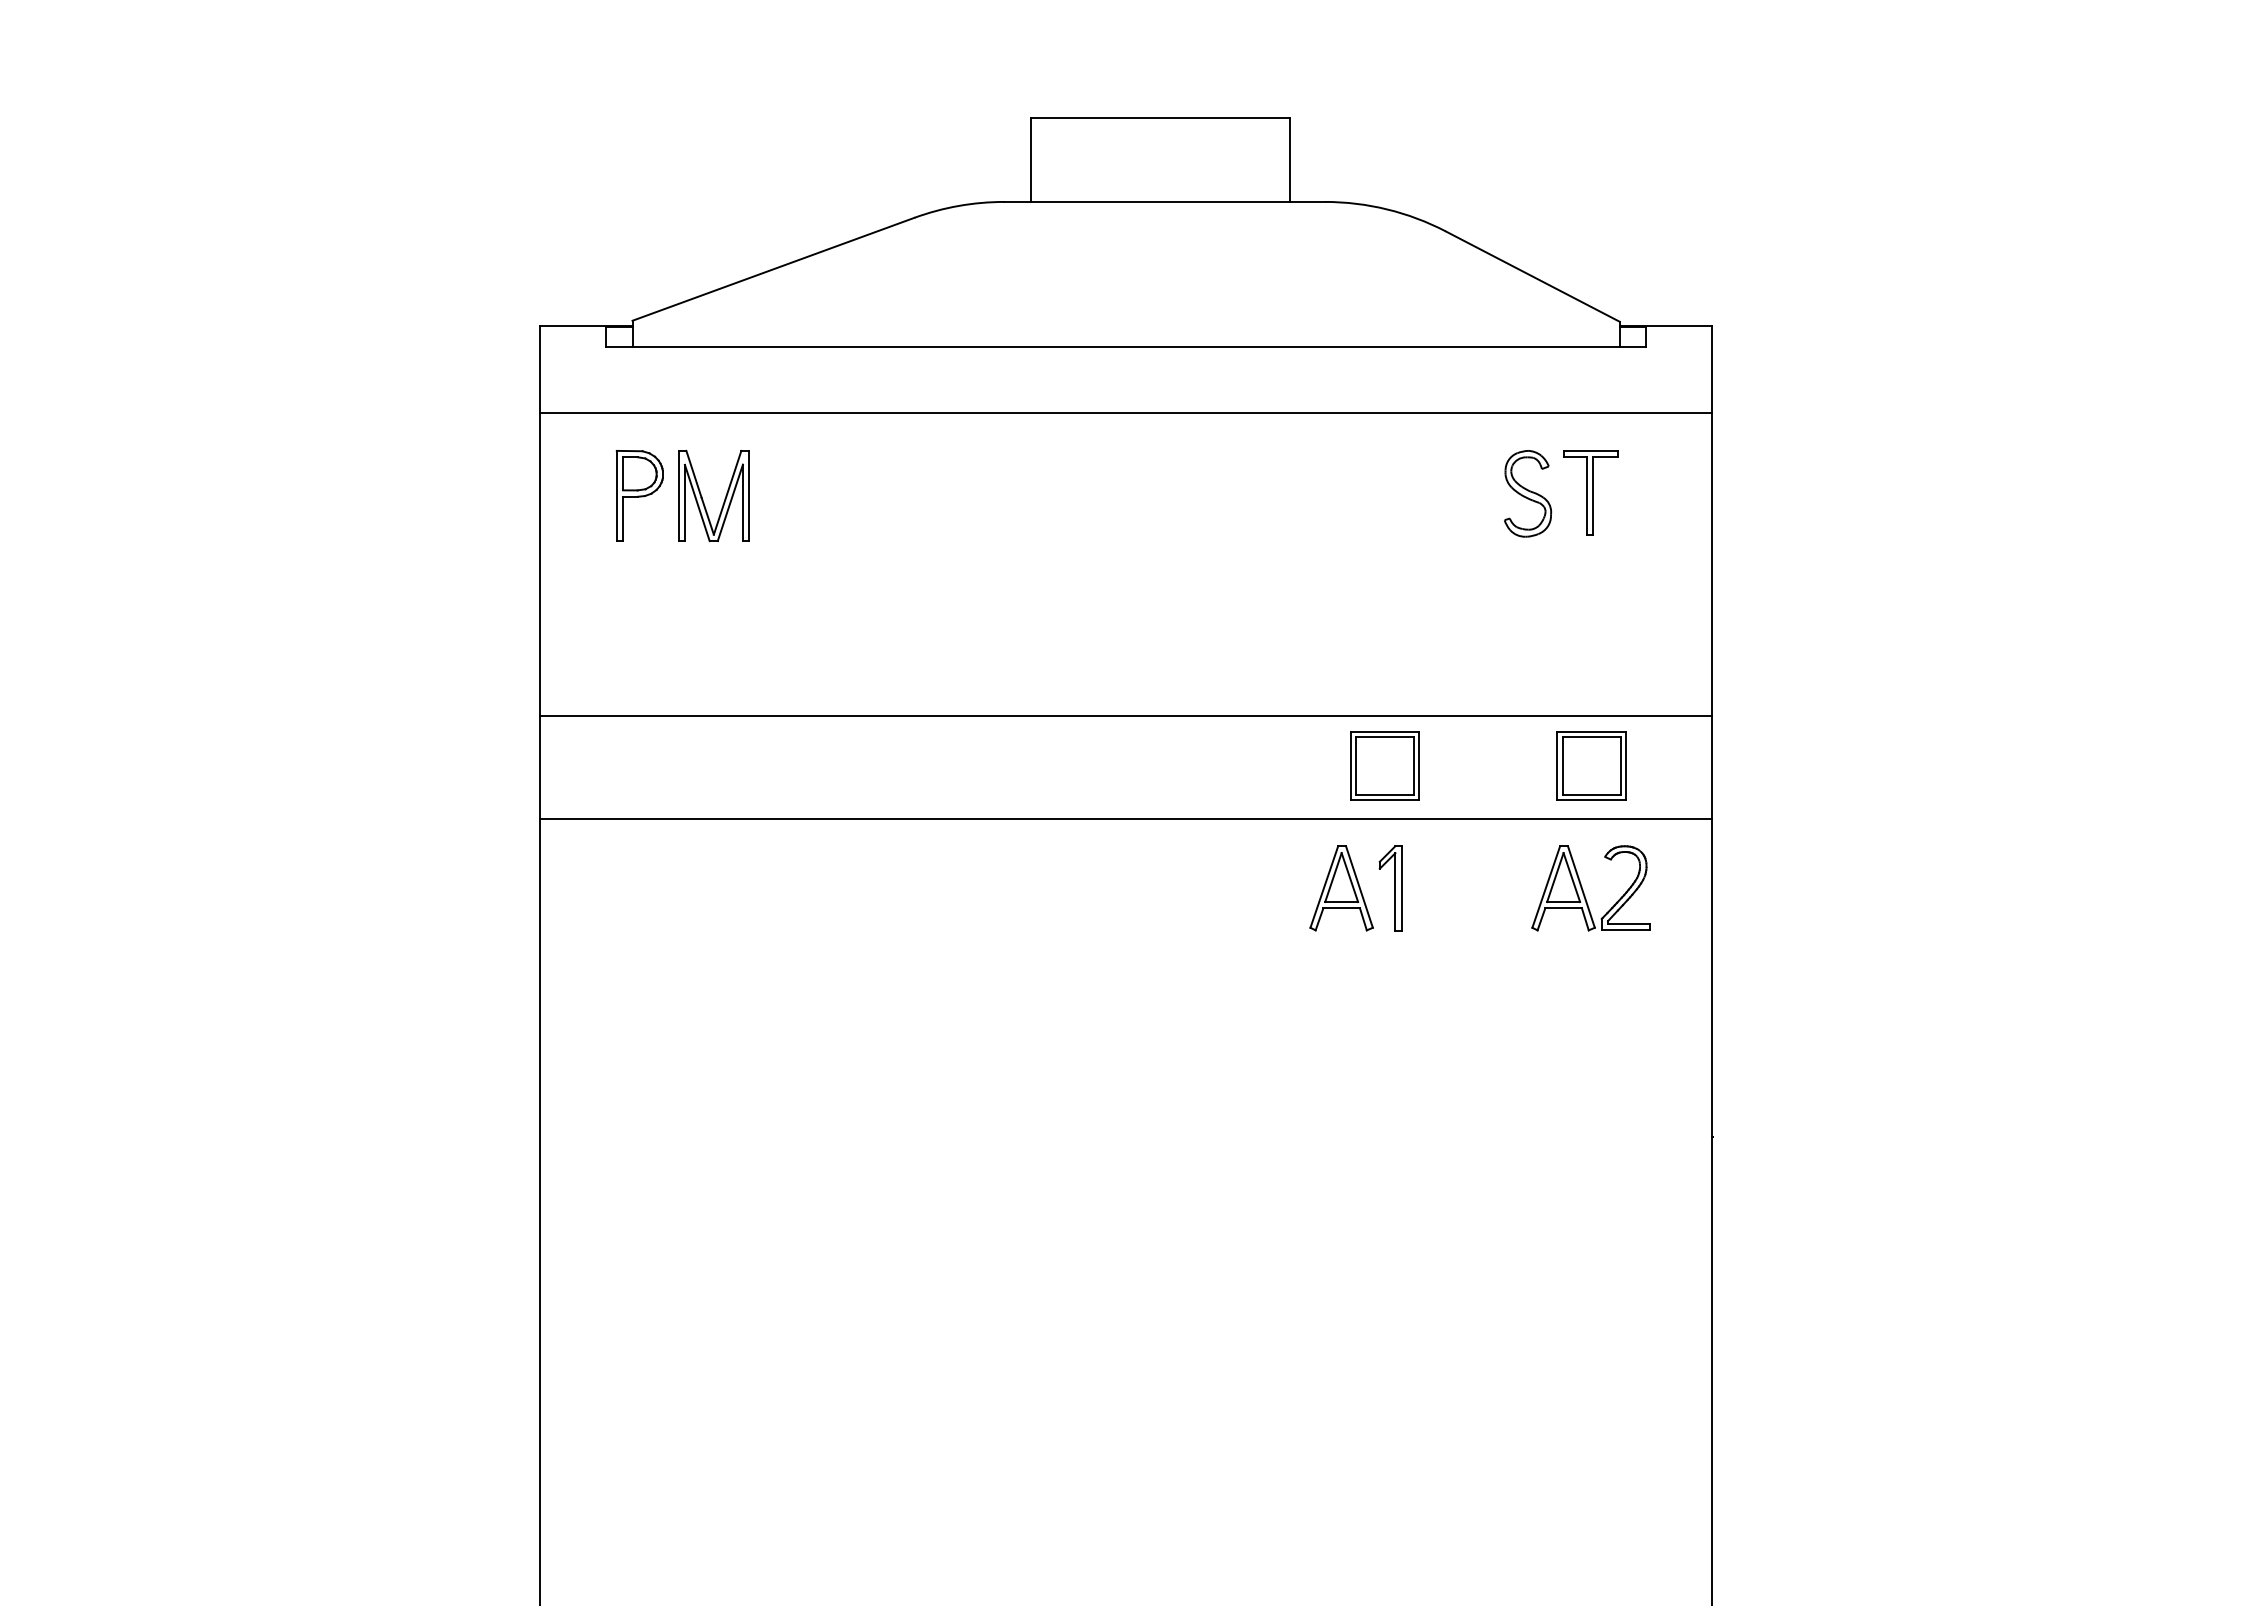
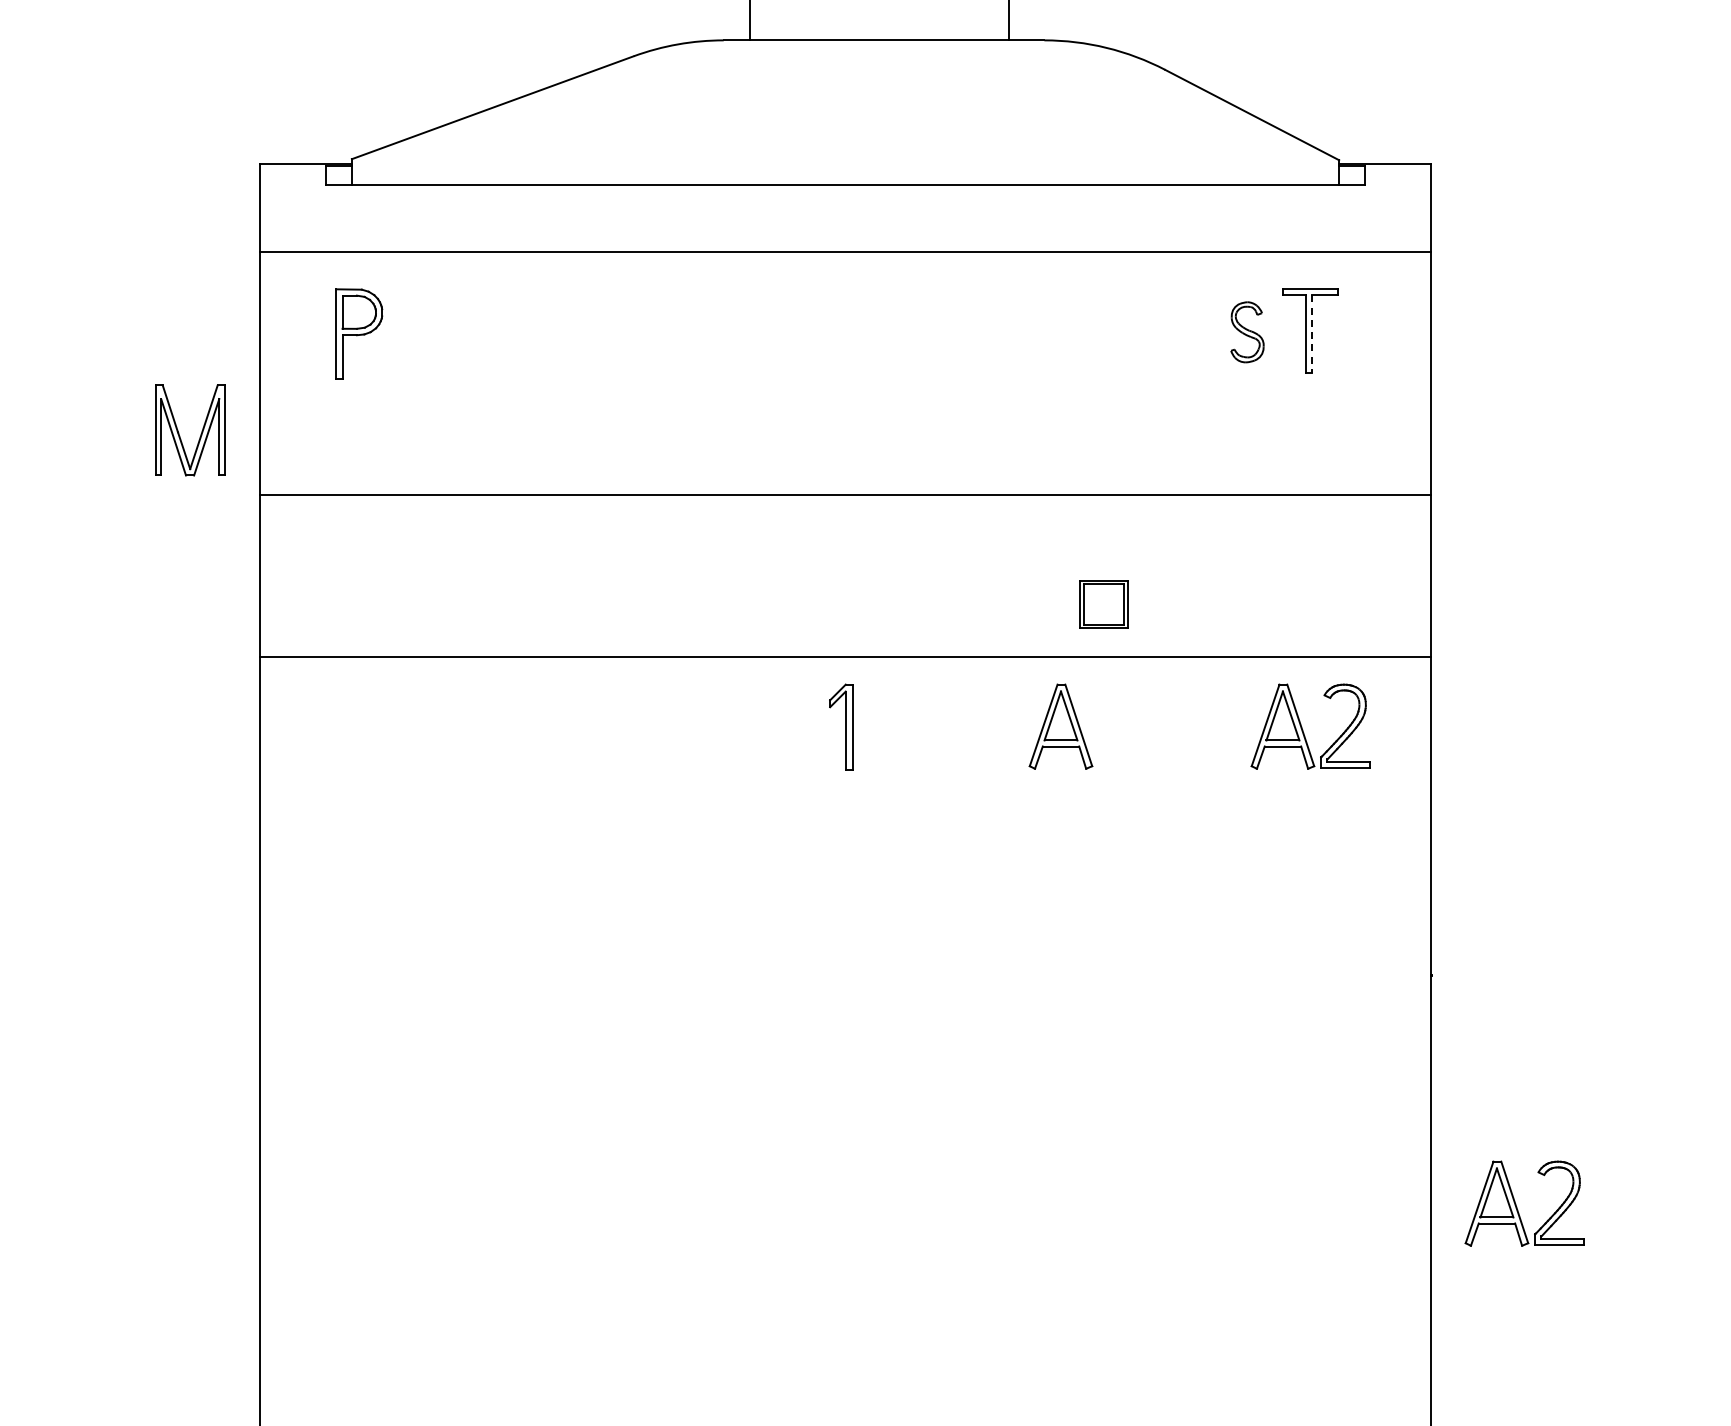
part: (1528, 493) -> (1247, 331), size x0.7
line: (1593, 496) -> (1312, 334), solid -> dashed
part: (703, 499) -> (179, 433), moved
line: (1126, 716) -> (845, 494), moved
part: (1384, 765) -> (1103, 603), size x0.7
part: (1591, 765) -> (1310, 603), removed
part: (1390, 888) -> (840, 726), moved
part: (1797, 1366) -> (1516, 1204), added

